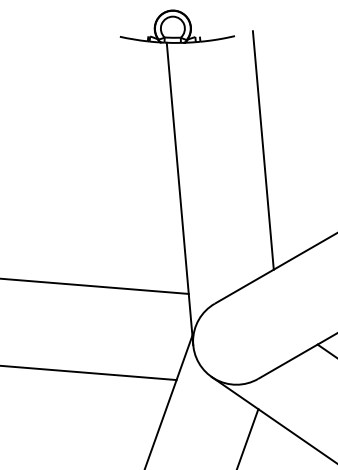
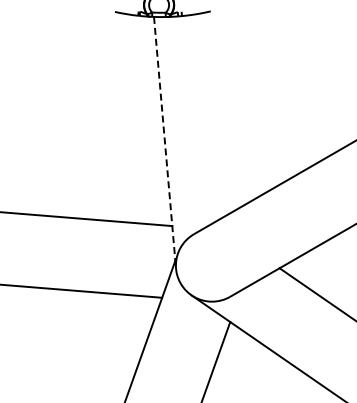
line: (263, 150) -> (234, 106), removed
line: (180, 194) -> (165, 143), solid -> dashed

